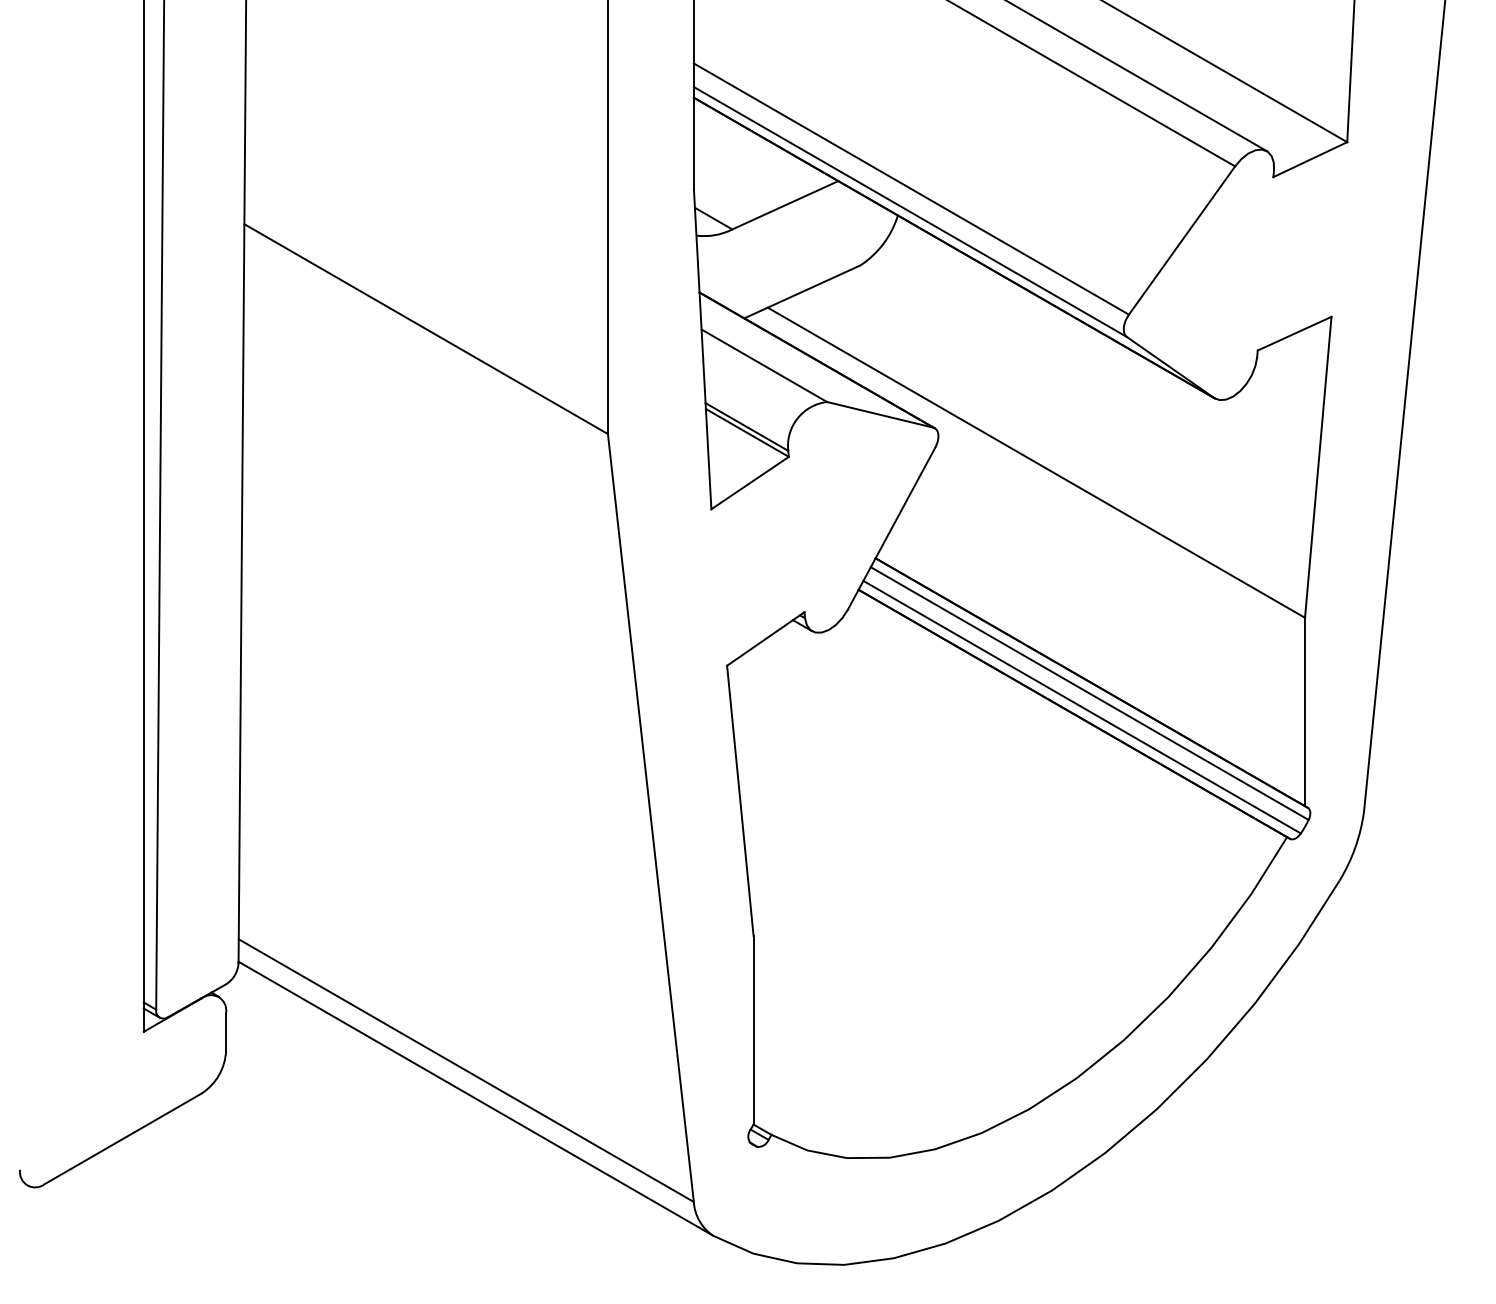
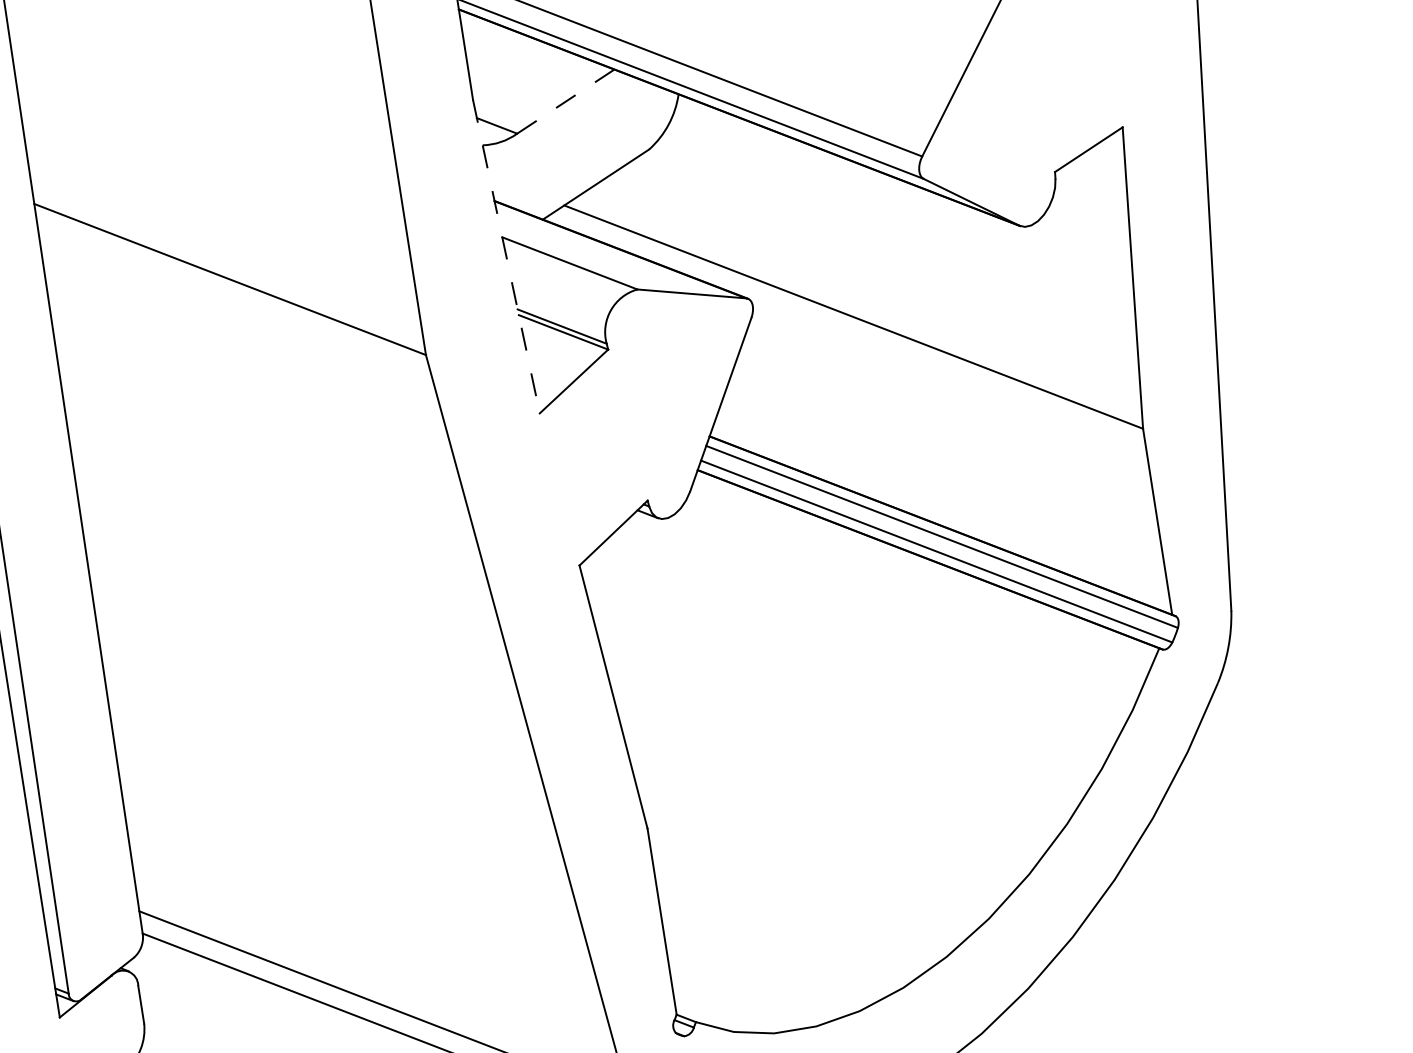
line: (785, 205) -> (566, 101), solid -> dashed
line: (702, 349) -> (506, 256), solid -> dashed

